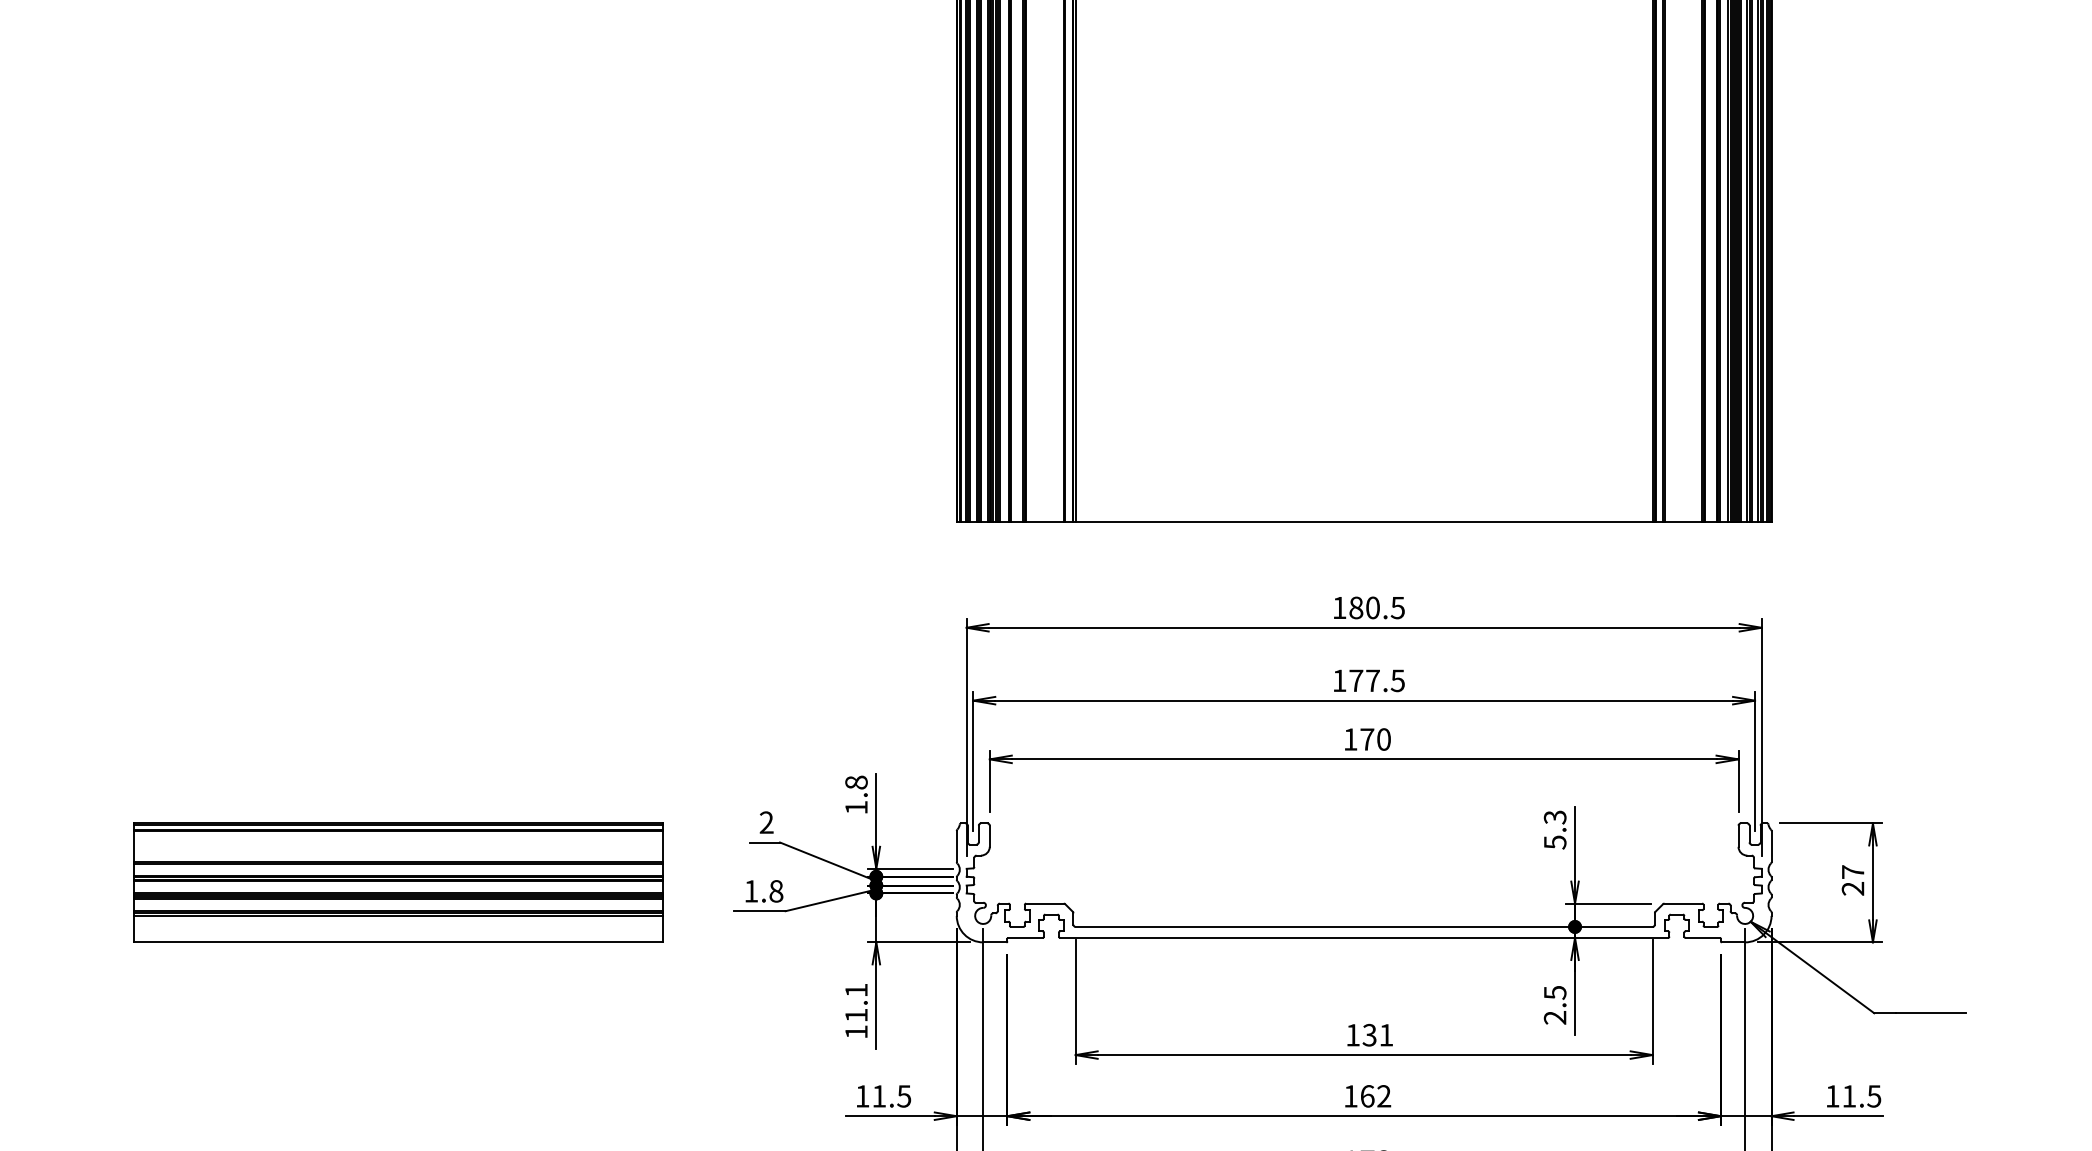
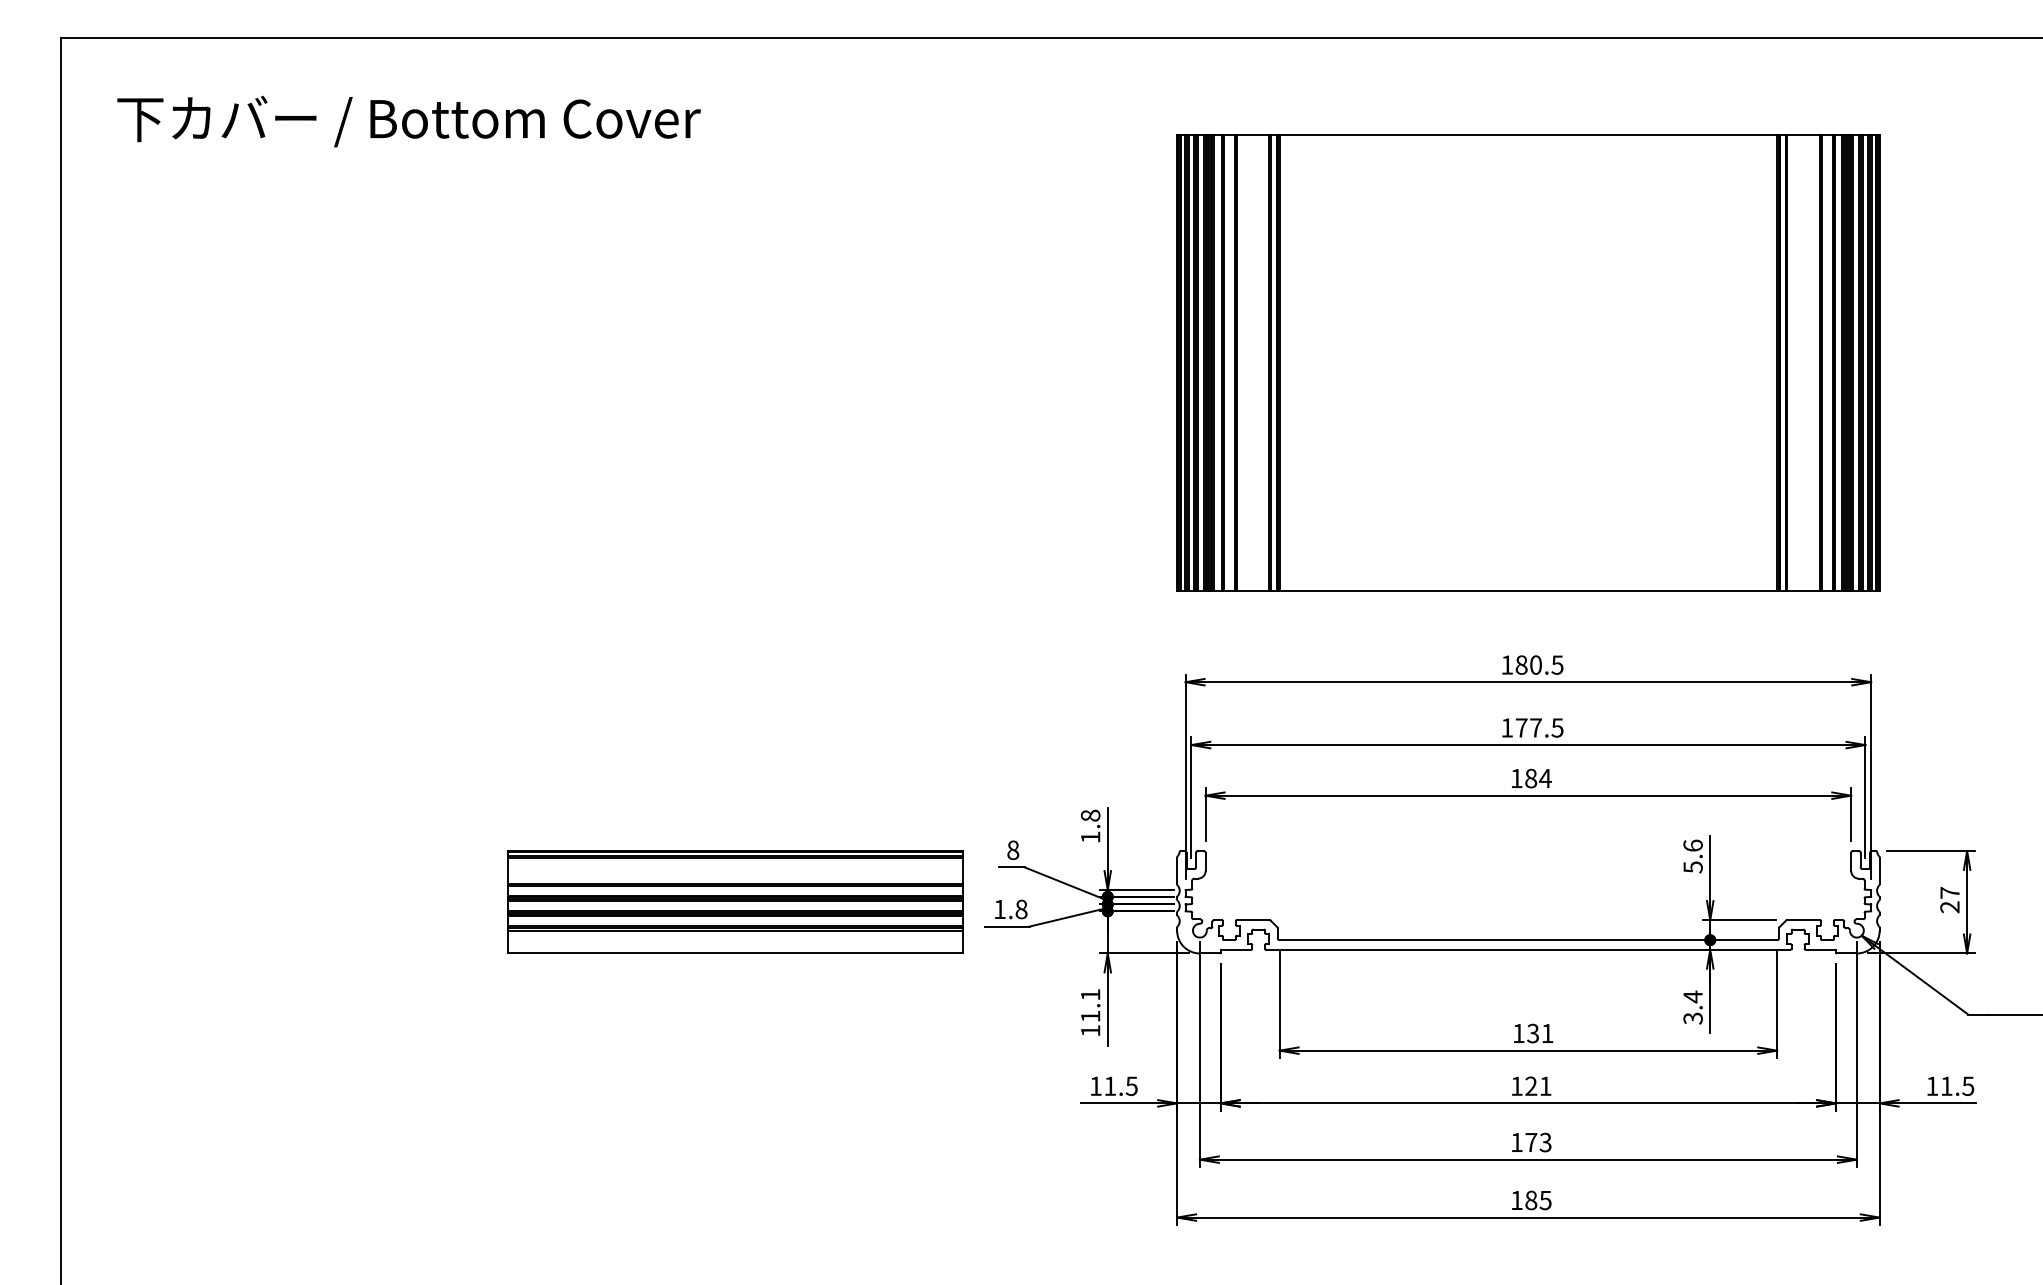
text: (1375, 739) -> (1538, 778), 170 -> 184
text: (1554, 817) -> (1692, 845), 5.3 -> 5.6
text: (767, 822) -> (1013, 850), 2 -> 8
part: (398, 882) -> (735, 901), moved
text: (1554, 1005) -> (1692, 1007), 2.5 -> 3.4
text: (1375, 1095) -> (1538, 1085), 162 -> 121

